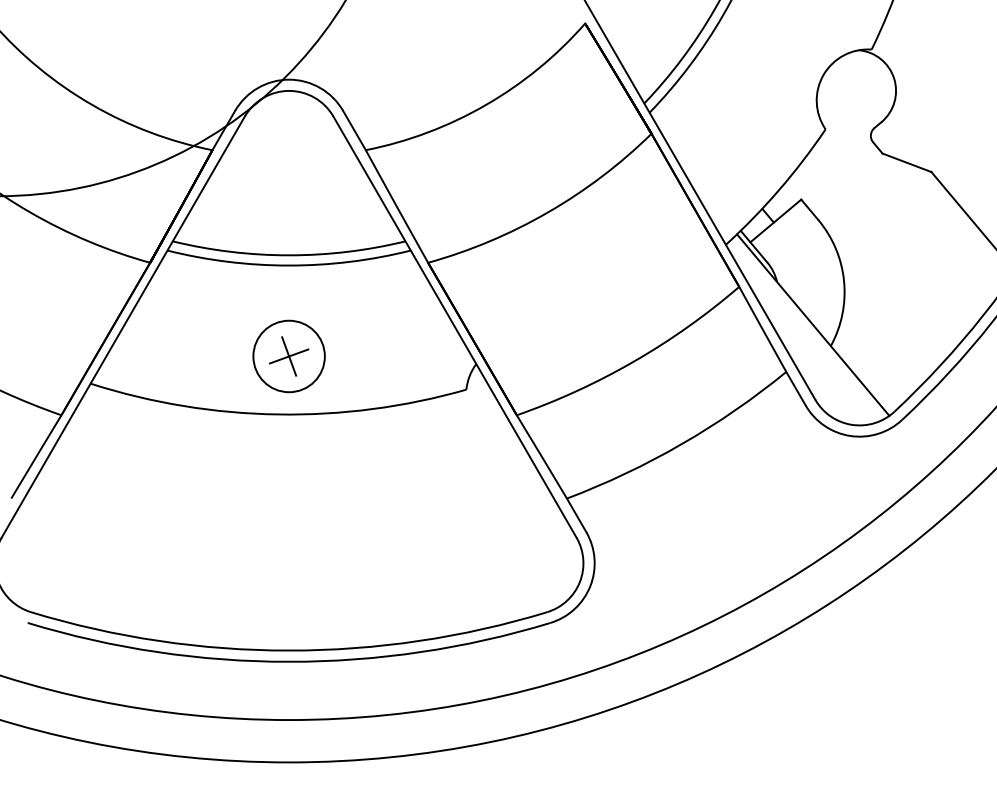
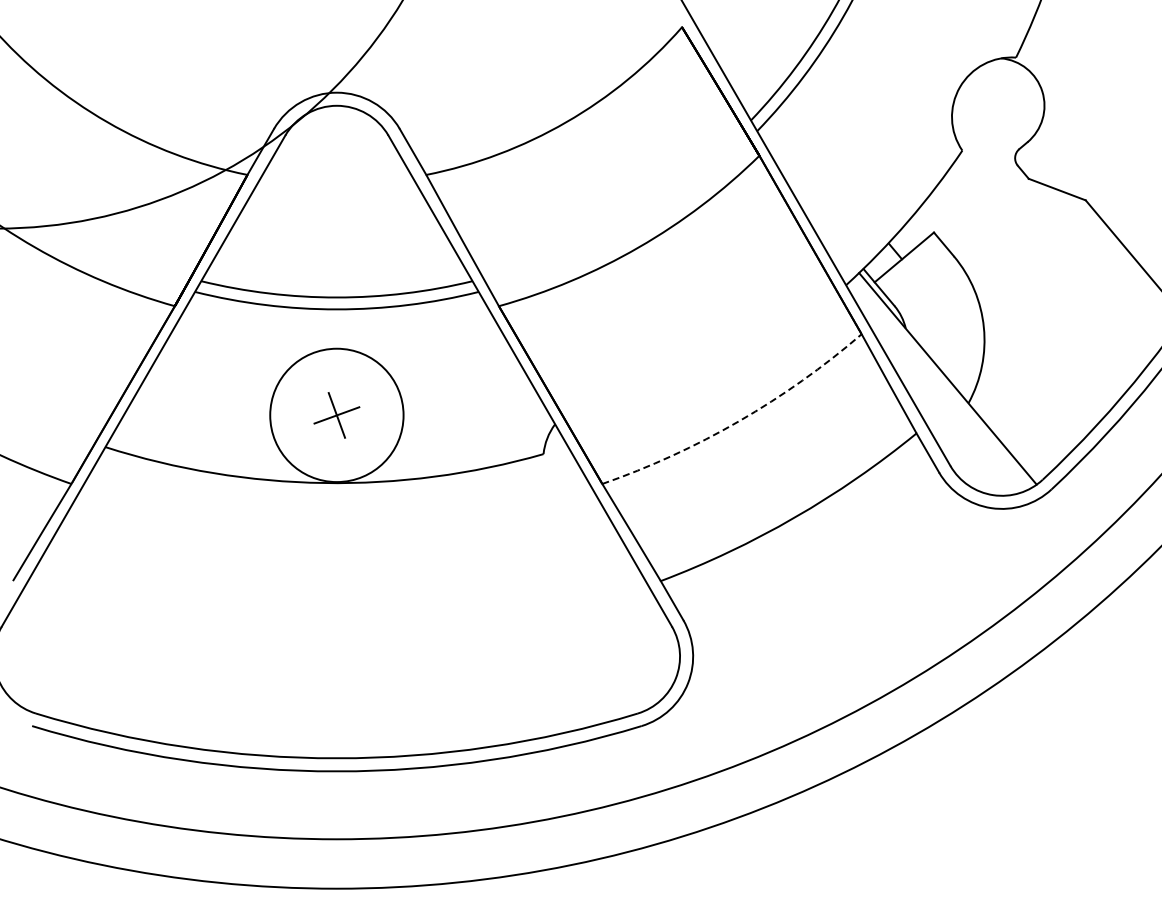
circle: (288, 356) -> (336, 415), size x1.6
arc: (634, 361) -> (739, 421), solid -> dashed

